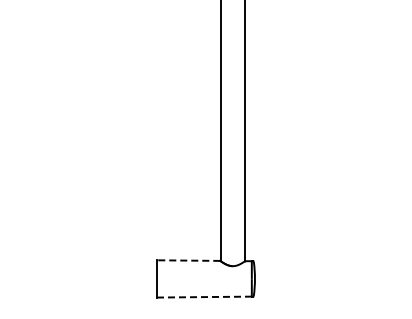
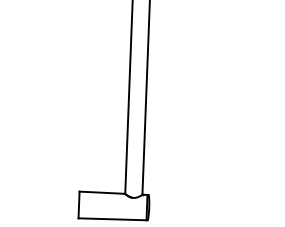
line: (188, 260) -> (102, 192), dashed -> solid
line: (204, 297) -> (112, 219), dashed -> solid

